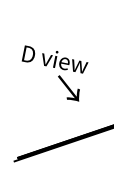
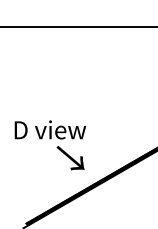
text: (52, 73) -> (50, 145), moved

